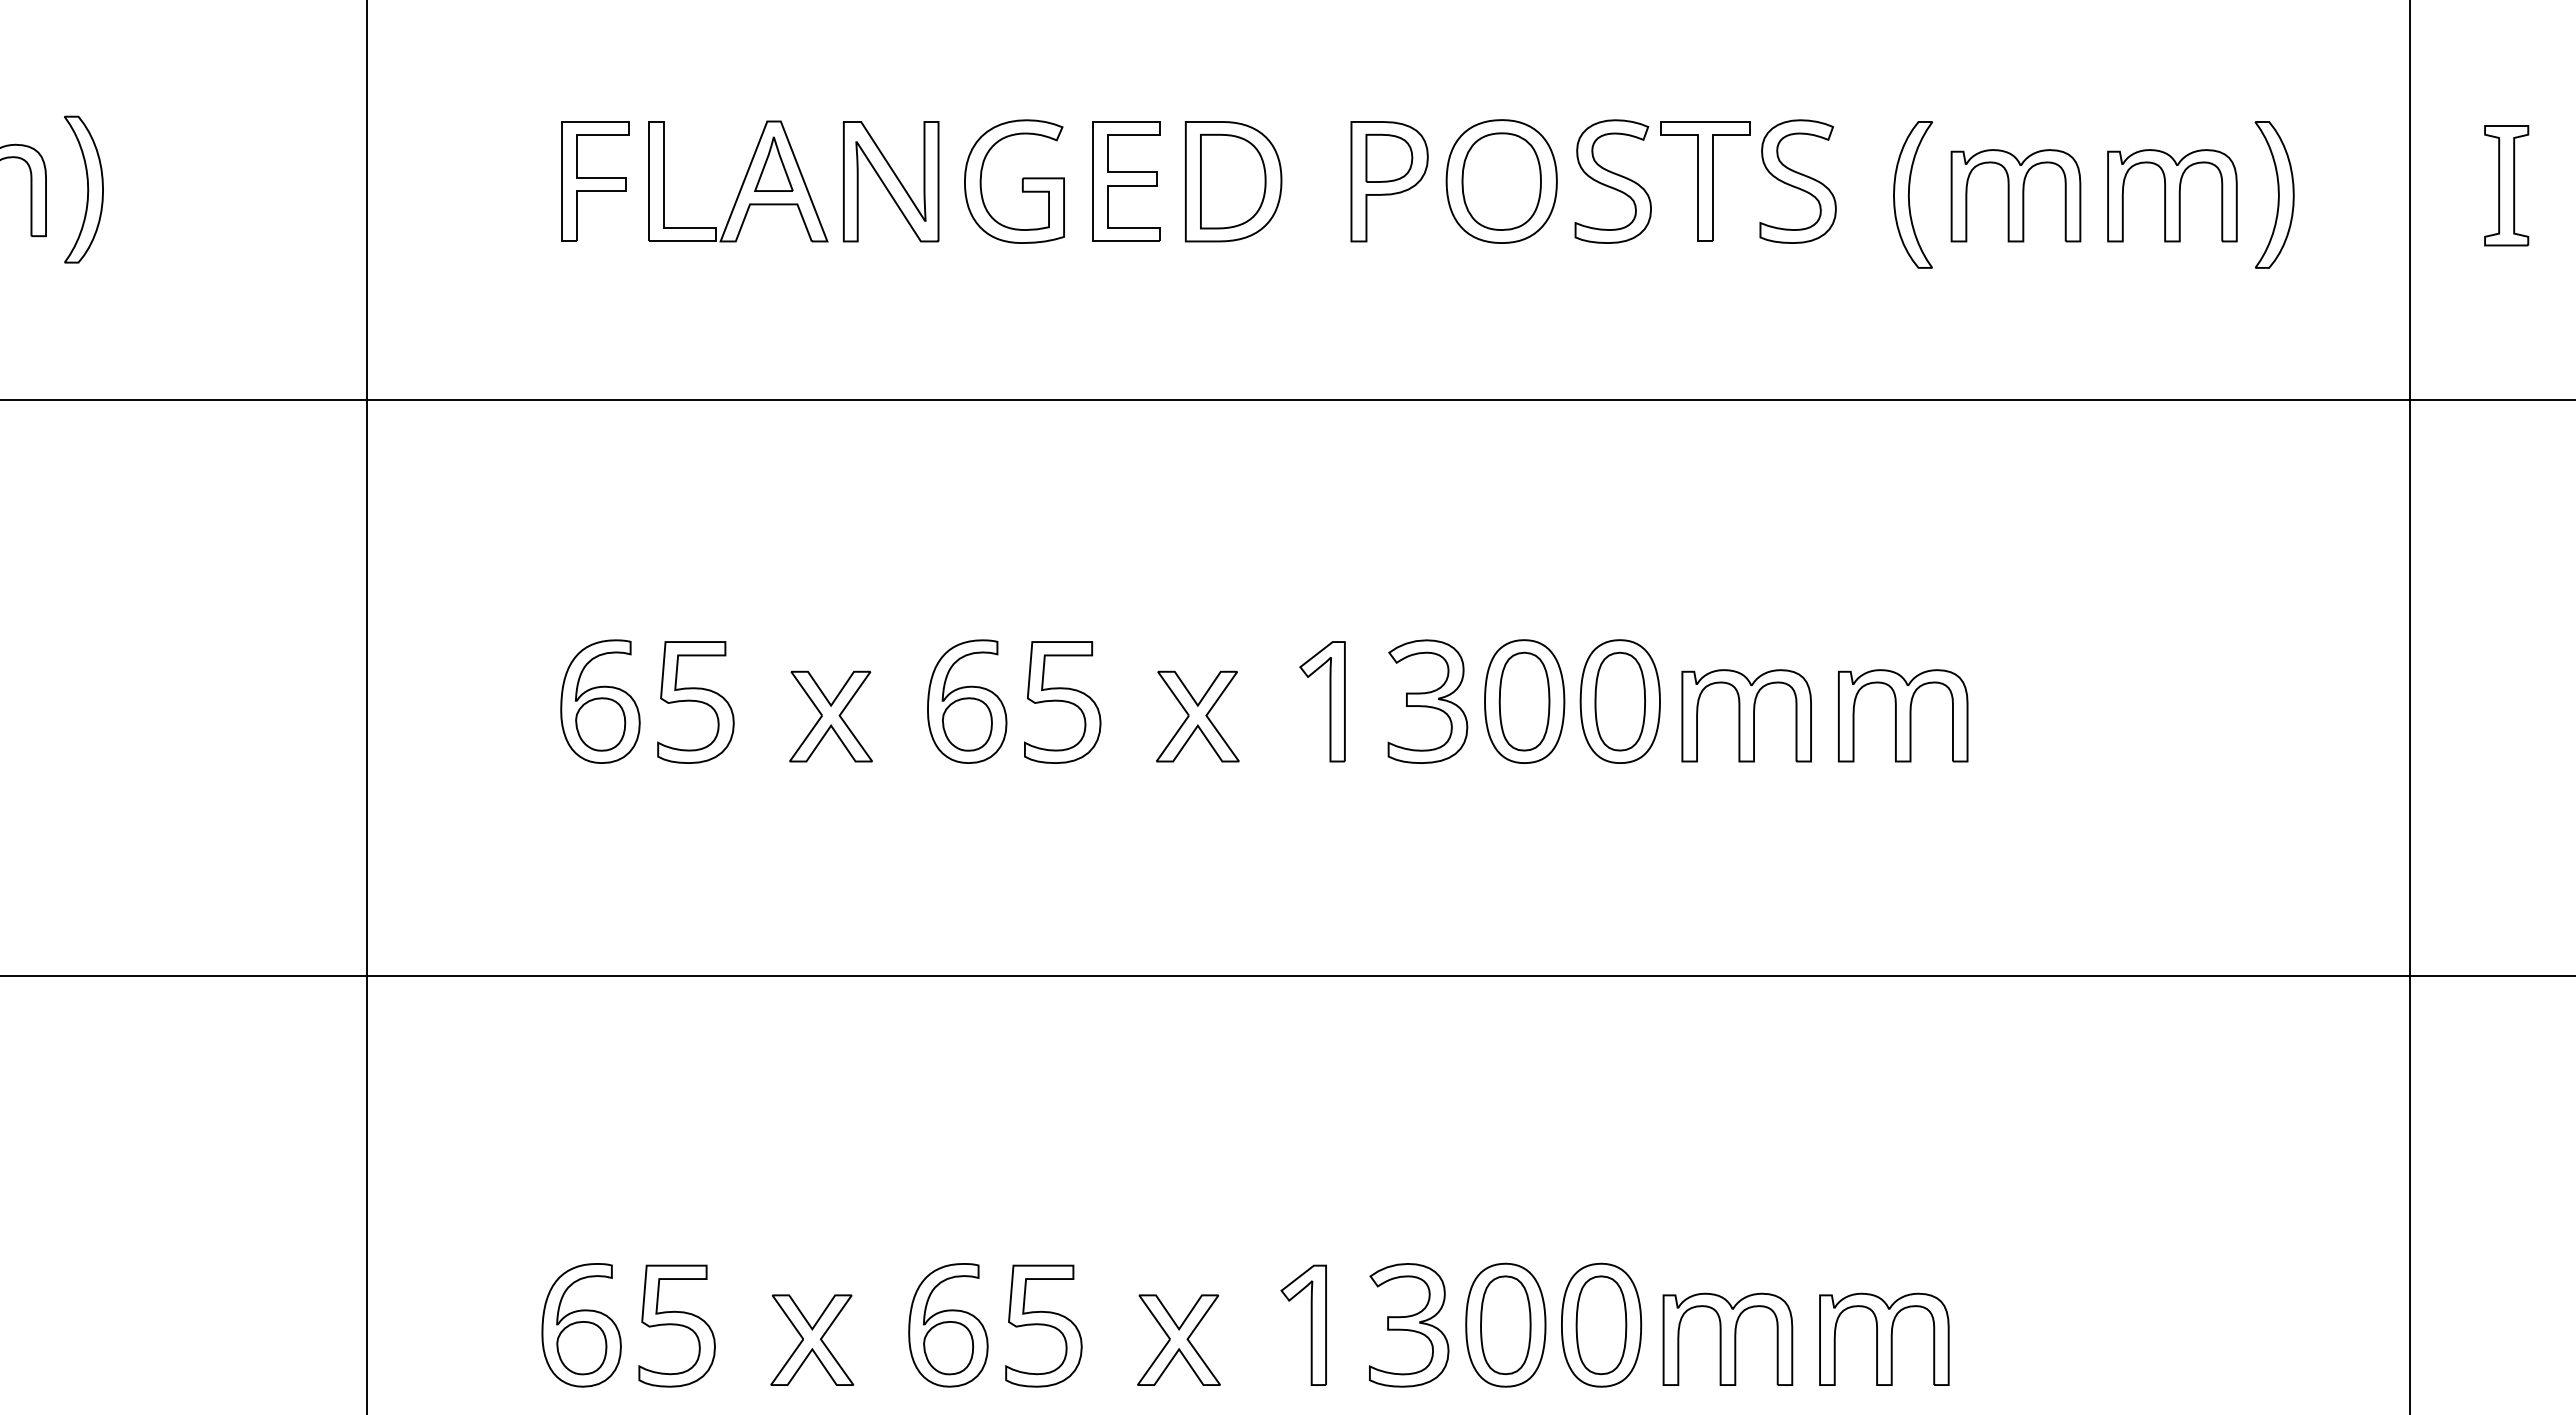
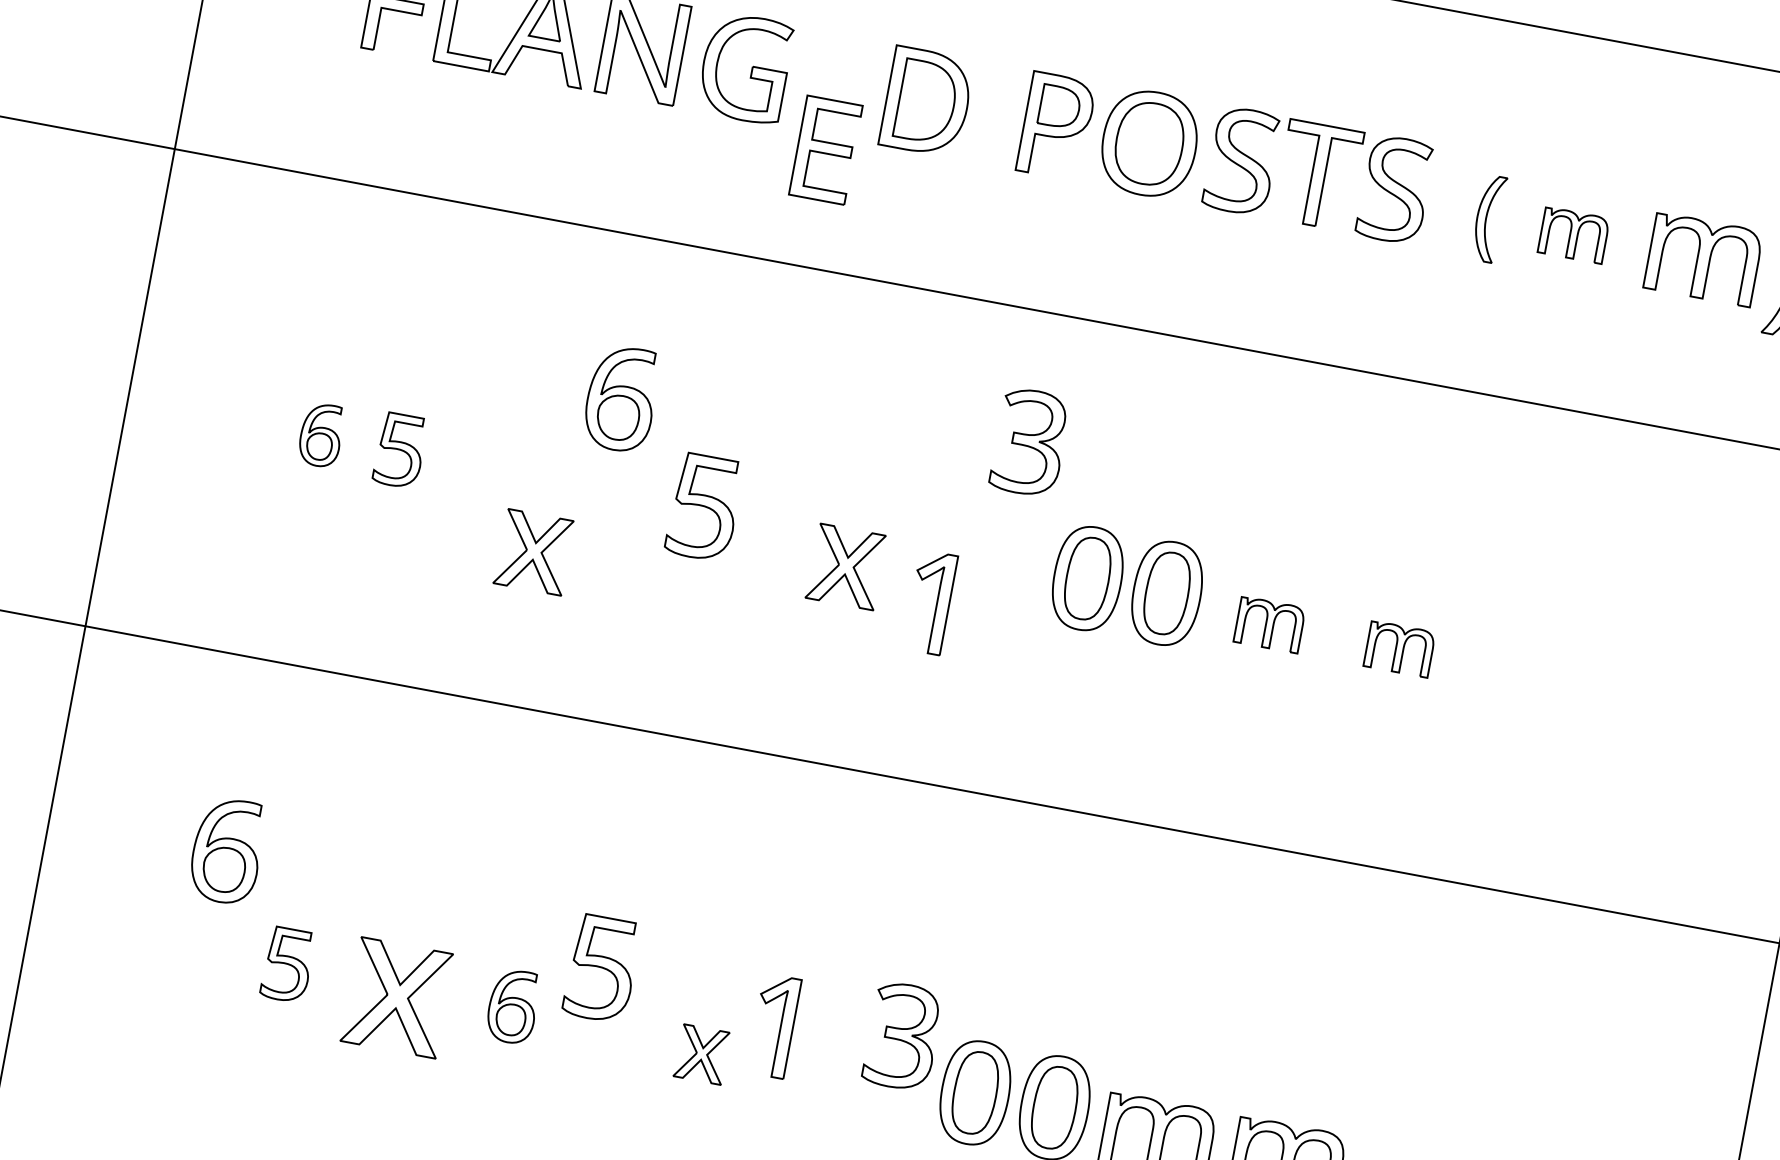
part: (1126, 181) -> (826, 150), moved
part: (1912, 194) -> (1488, 218), size x0.7
part: (2015, 195) -> (1573, 235), size x0.6
part: (600, 701) -> (321, 435), size x0.6
part: (967, 701) -> (621, 398), moved
part: (1329, 701) -> (936, 603), moved
part: (1427, 701) -> (1029, 442), moved
part: (695, 702) -> (399, 450), size x0.7
part: (1746, 715) -> (1269, 624), size x0.6
part: (1903, 715) -> (1399, 648), size x0.6
part: (830, 716) -> (533, 552), moved
part: (1197, 716) -> (846, 566), moved
part: (1310, 1324) -> (779, 1026), moved
part: (581, 1325) -> (227, 850), moved
part: (676, 1325) -> (287, 964), size x0.7
part: (948, 1325) -> (513, 1006), size x0.7
part: (1043, 1325) -> (601, 968), moved
part: (1409, 1325) -> (903, 1036), moved
part: (812, 1339) -> (398, 997), size x1.4
part: (1178, 1339) -> (701, 1053), size x0.7

